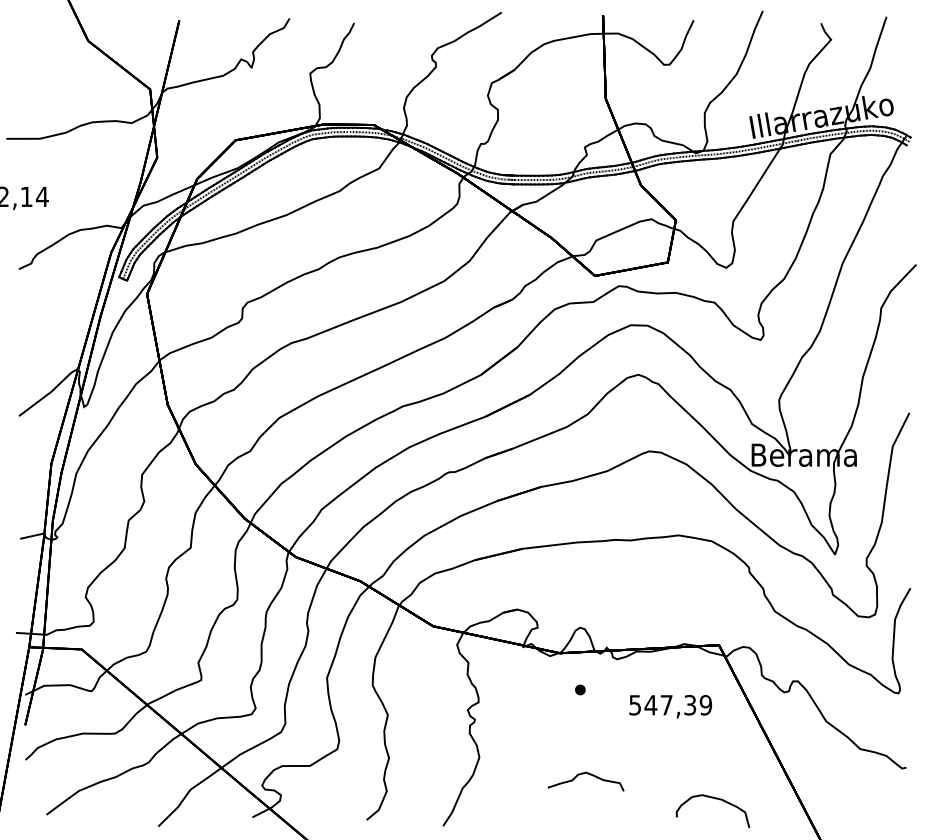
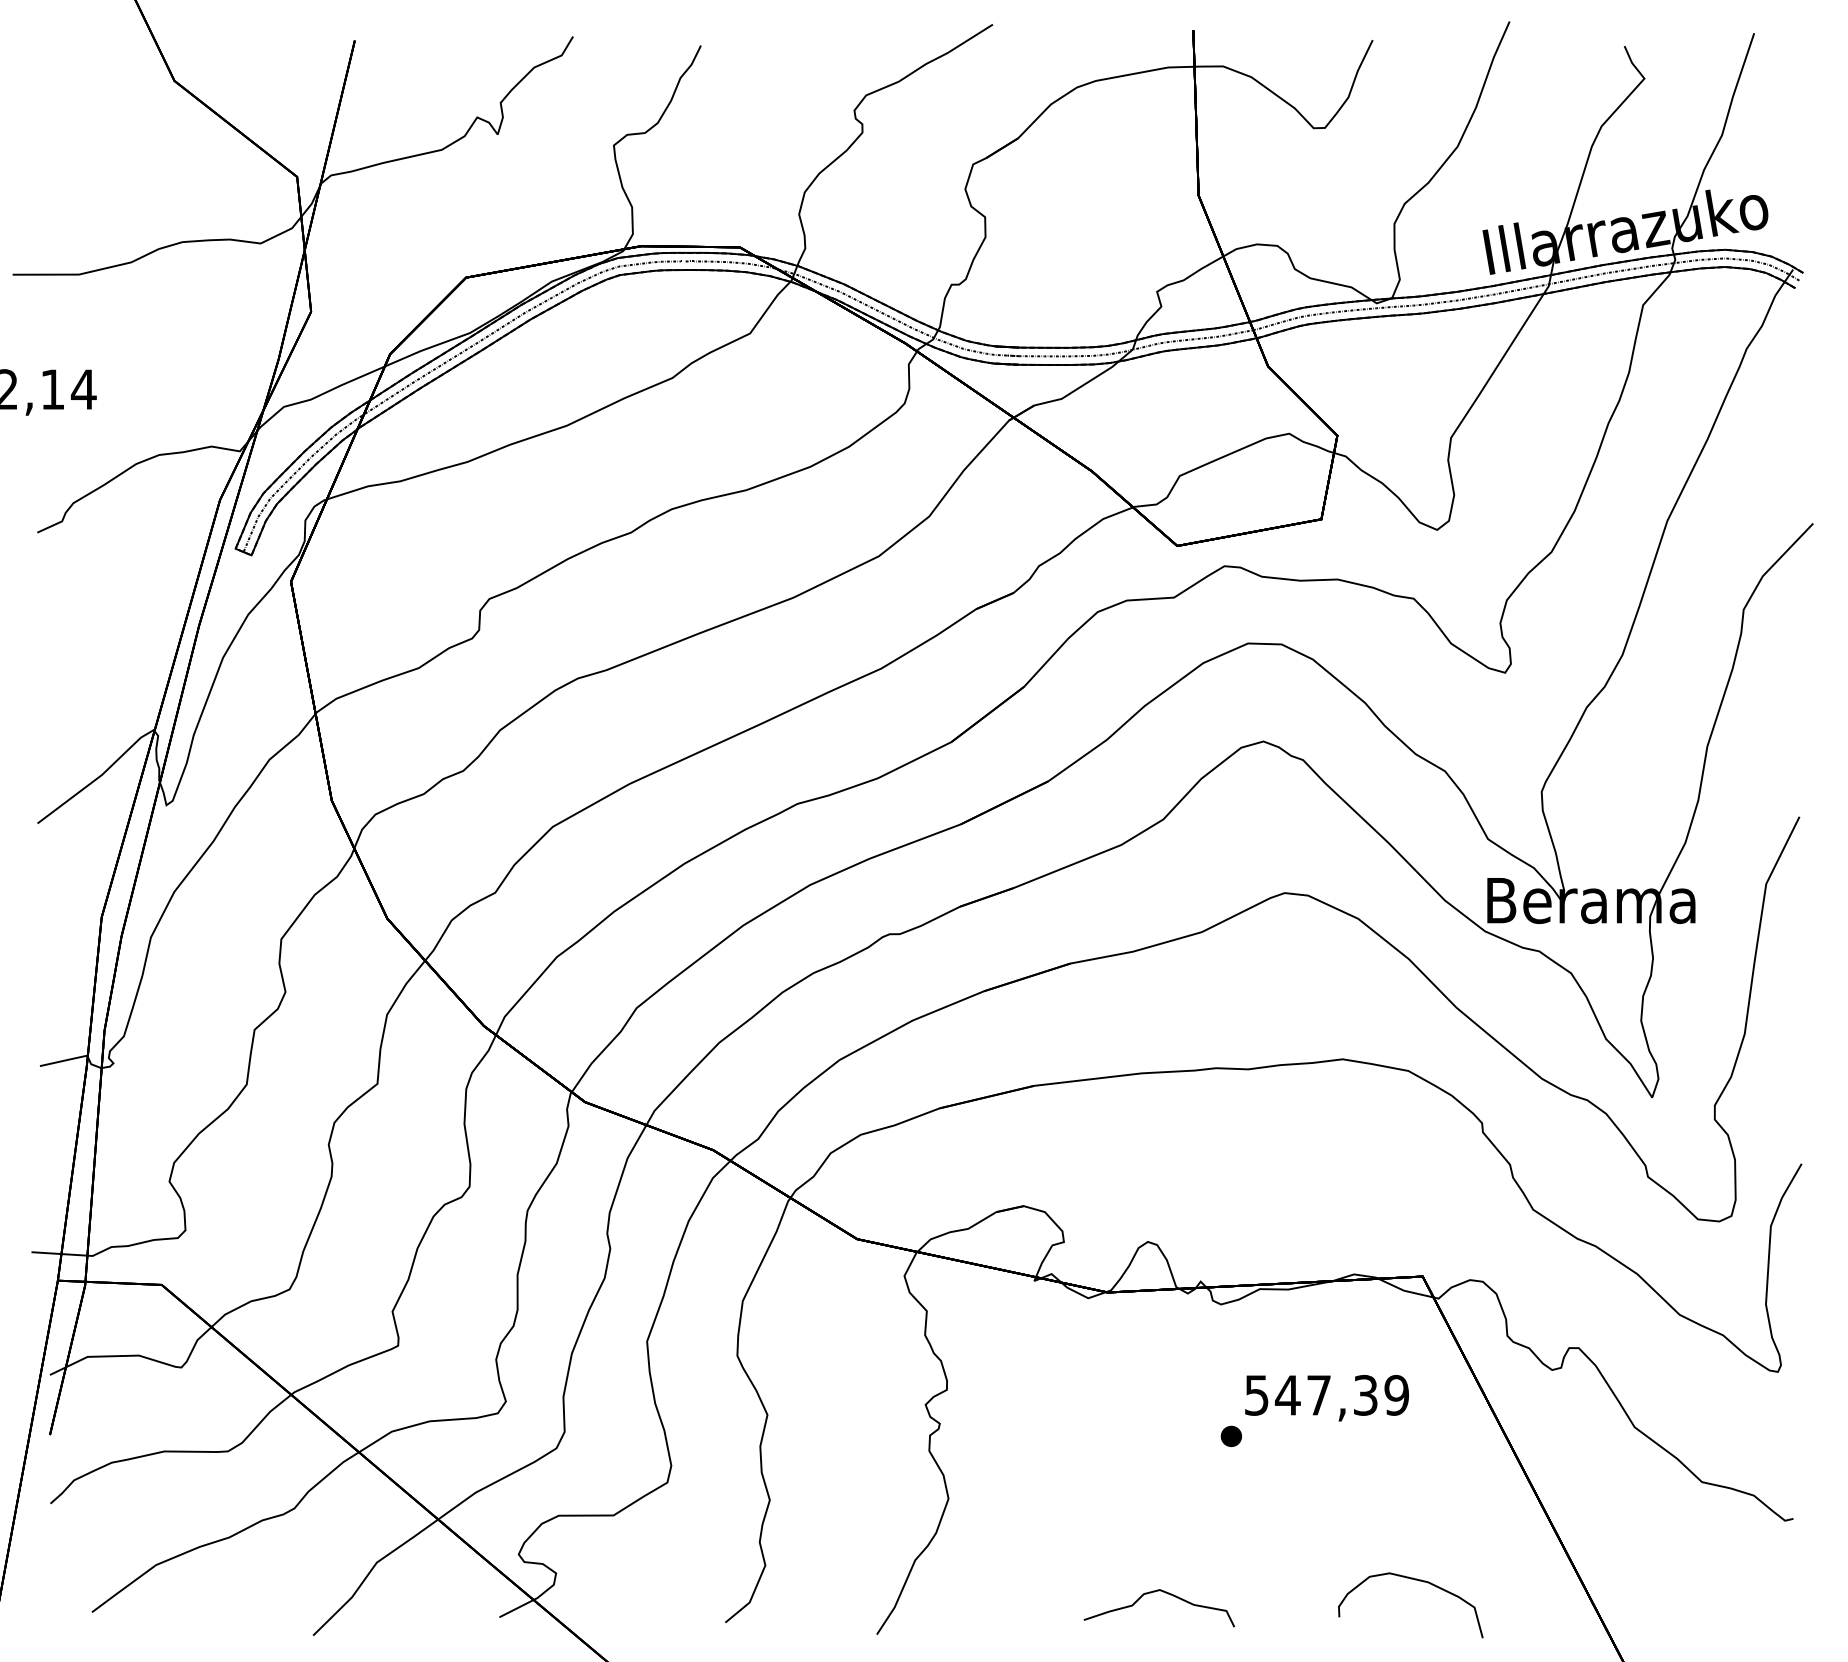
part: (580, 689) -> (1231, 1435), moved
curve: (583, 774) -> (1154, 1593), moved

